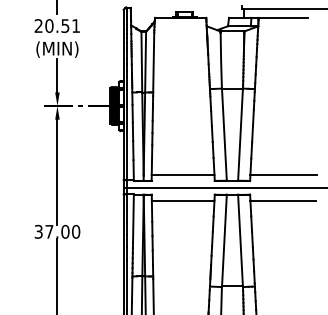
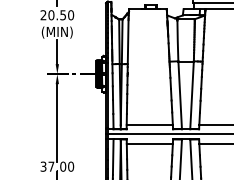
text: (76, 25) -> (71, 14), 20.51 -> 20.50

